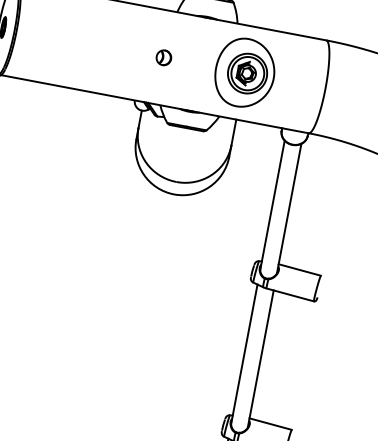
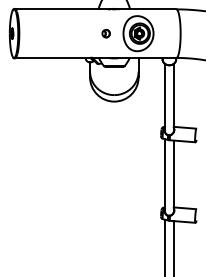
part: (162, 57) -> (105, 33), moved

